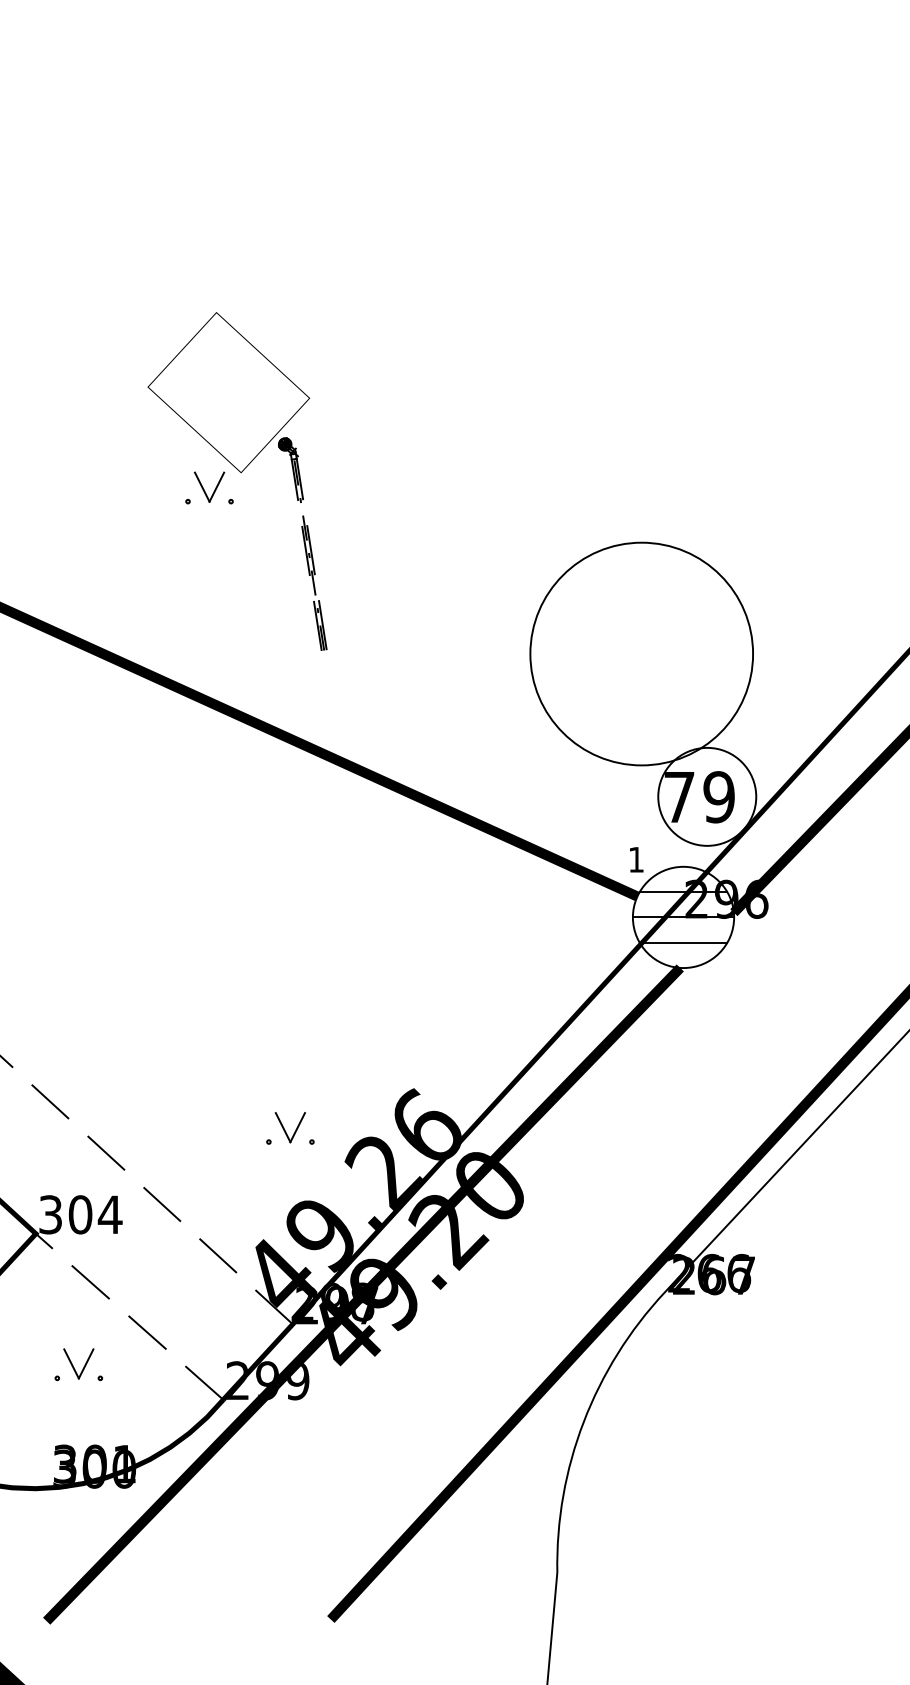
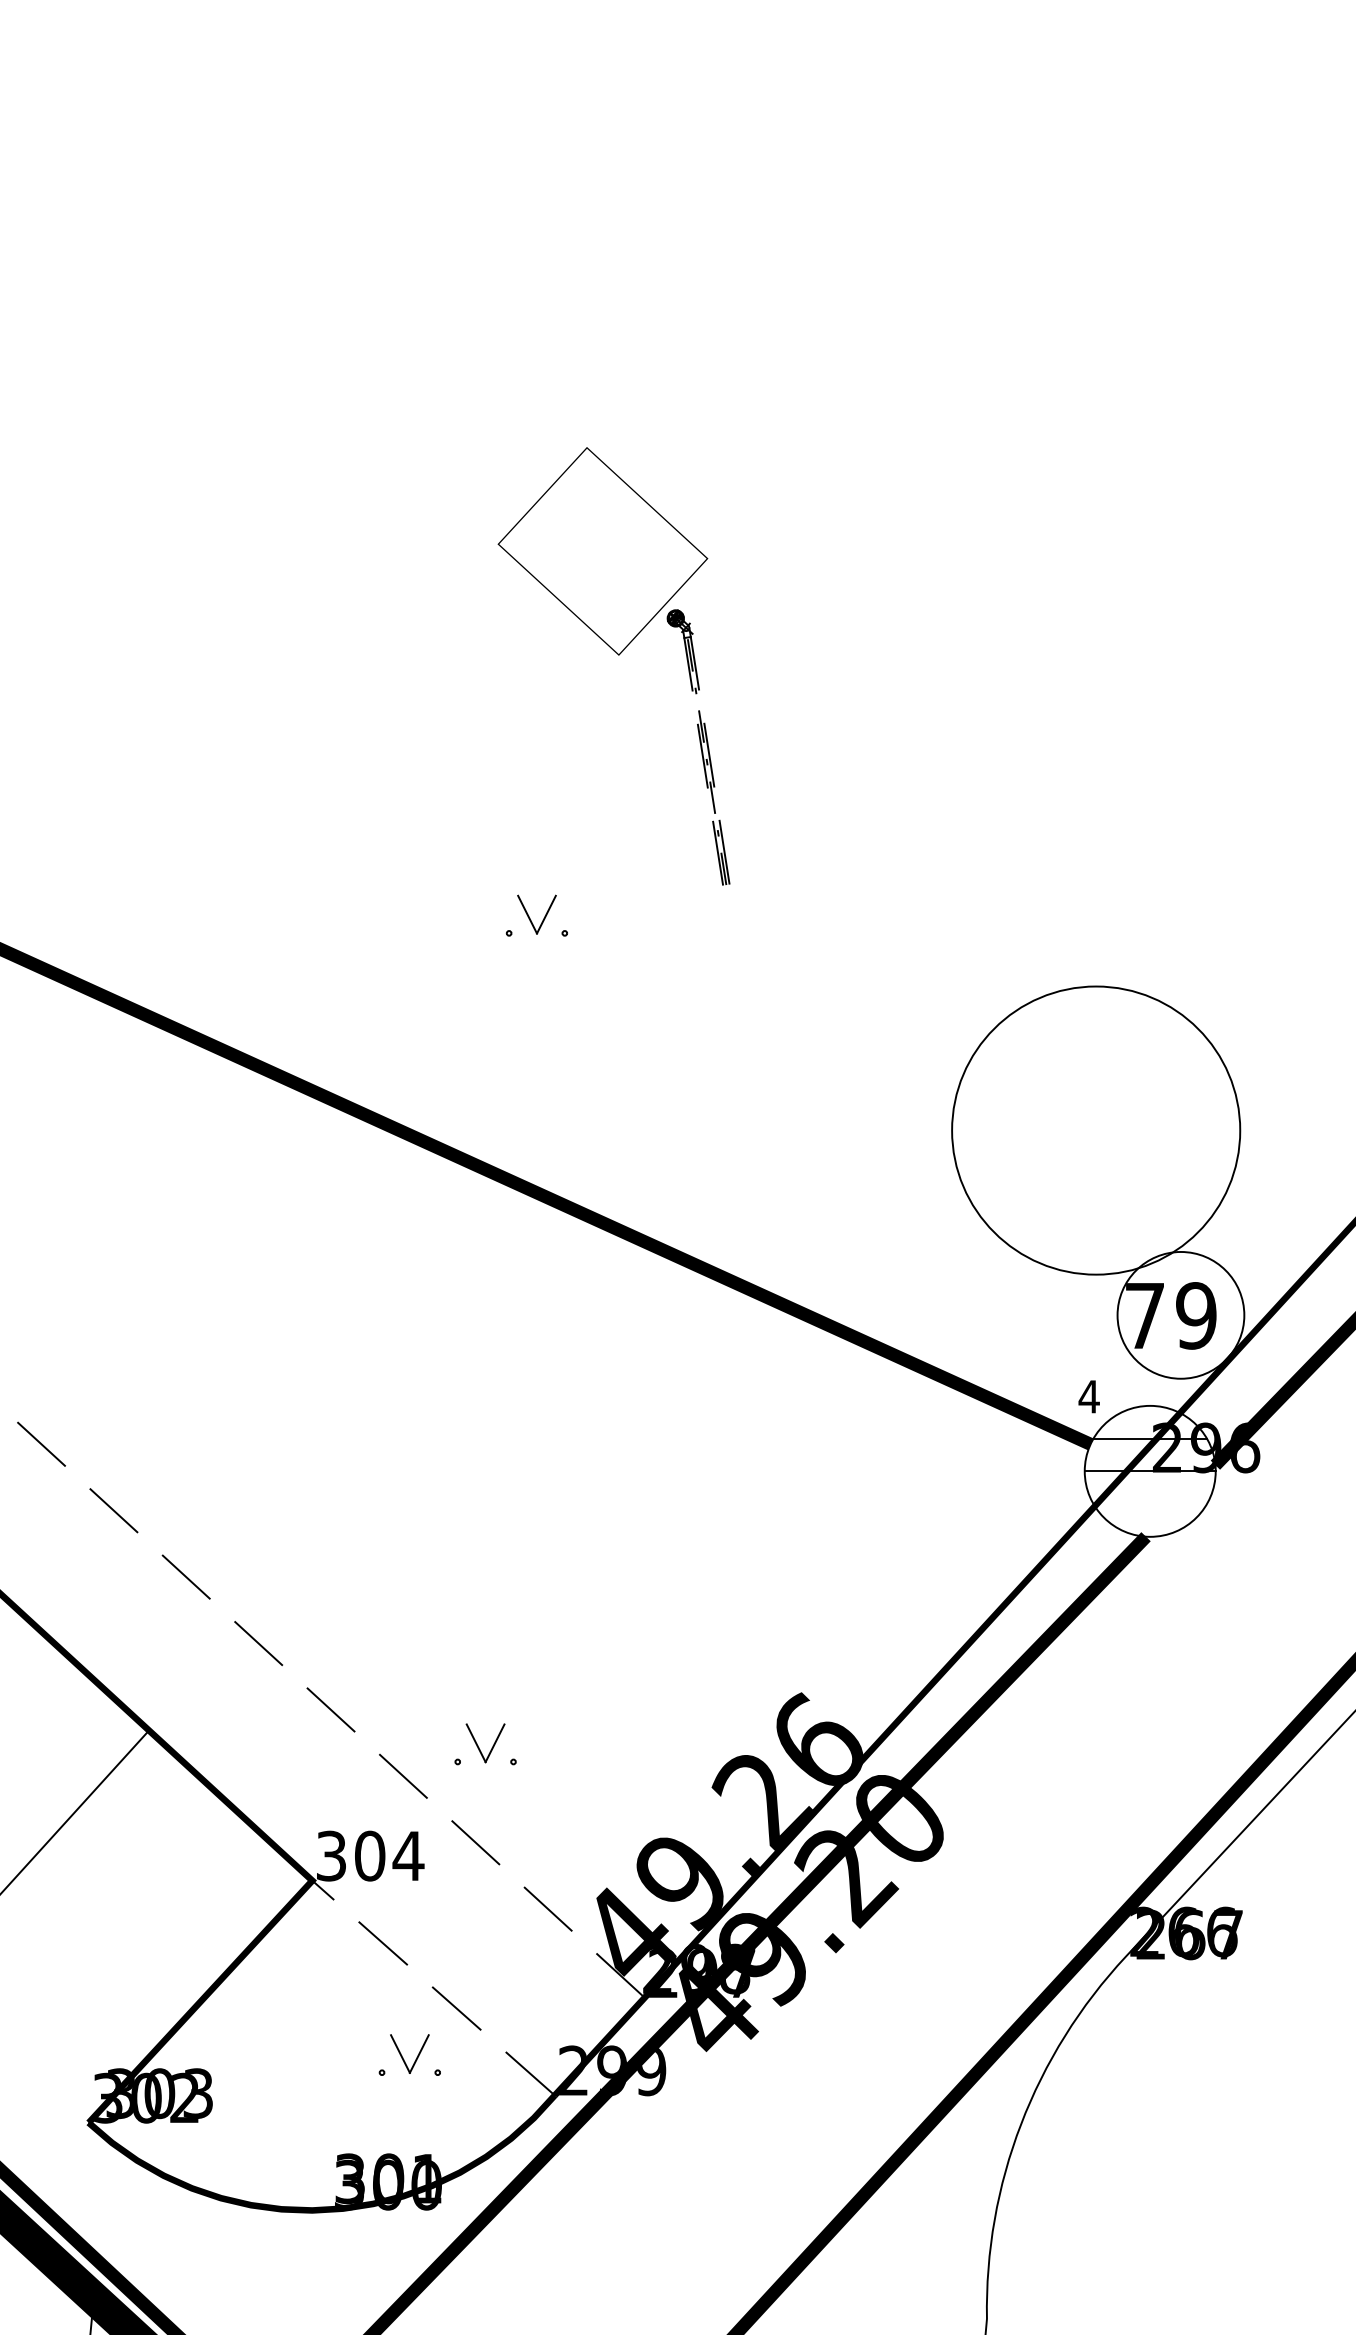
part: (240, 473) -> (618, 655), moved
text: (635, 859) -> (1088, 1396), 1 -> 4
line: (682, 943) -> (1149, 1504), removed
part: (285, 1130) -> (479, 1747), moved
part: (73, 1366) -> (403, 2057), moved

